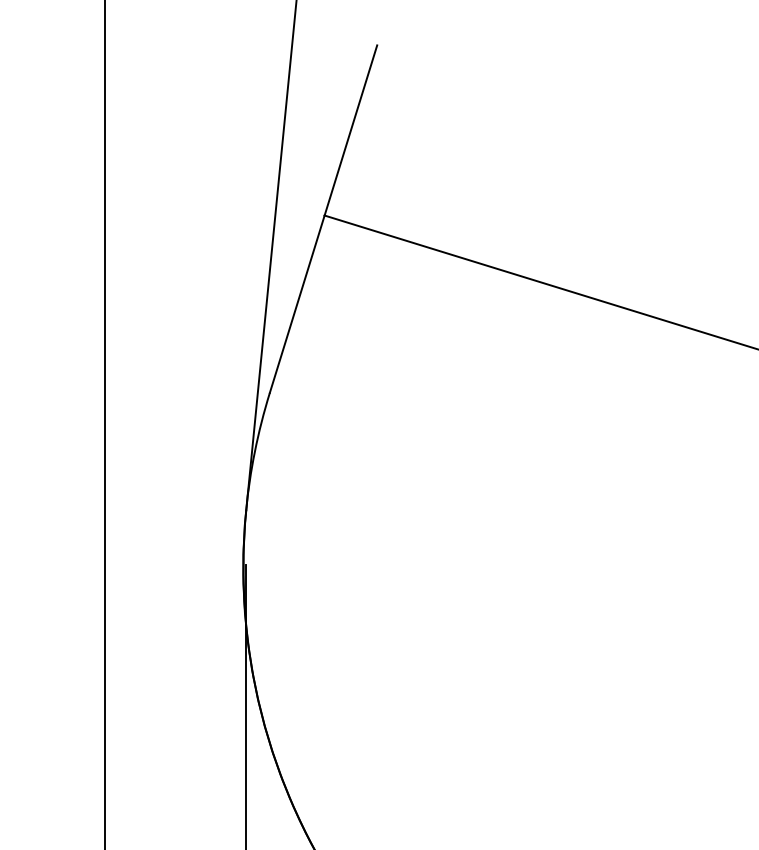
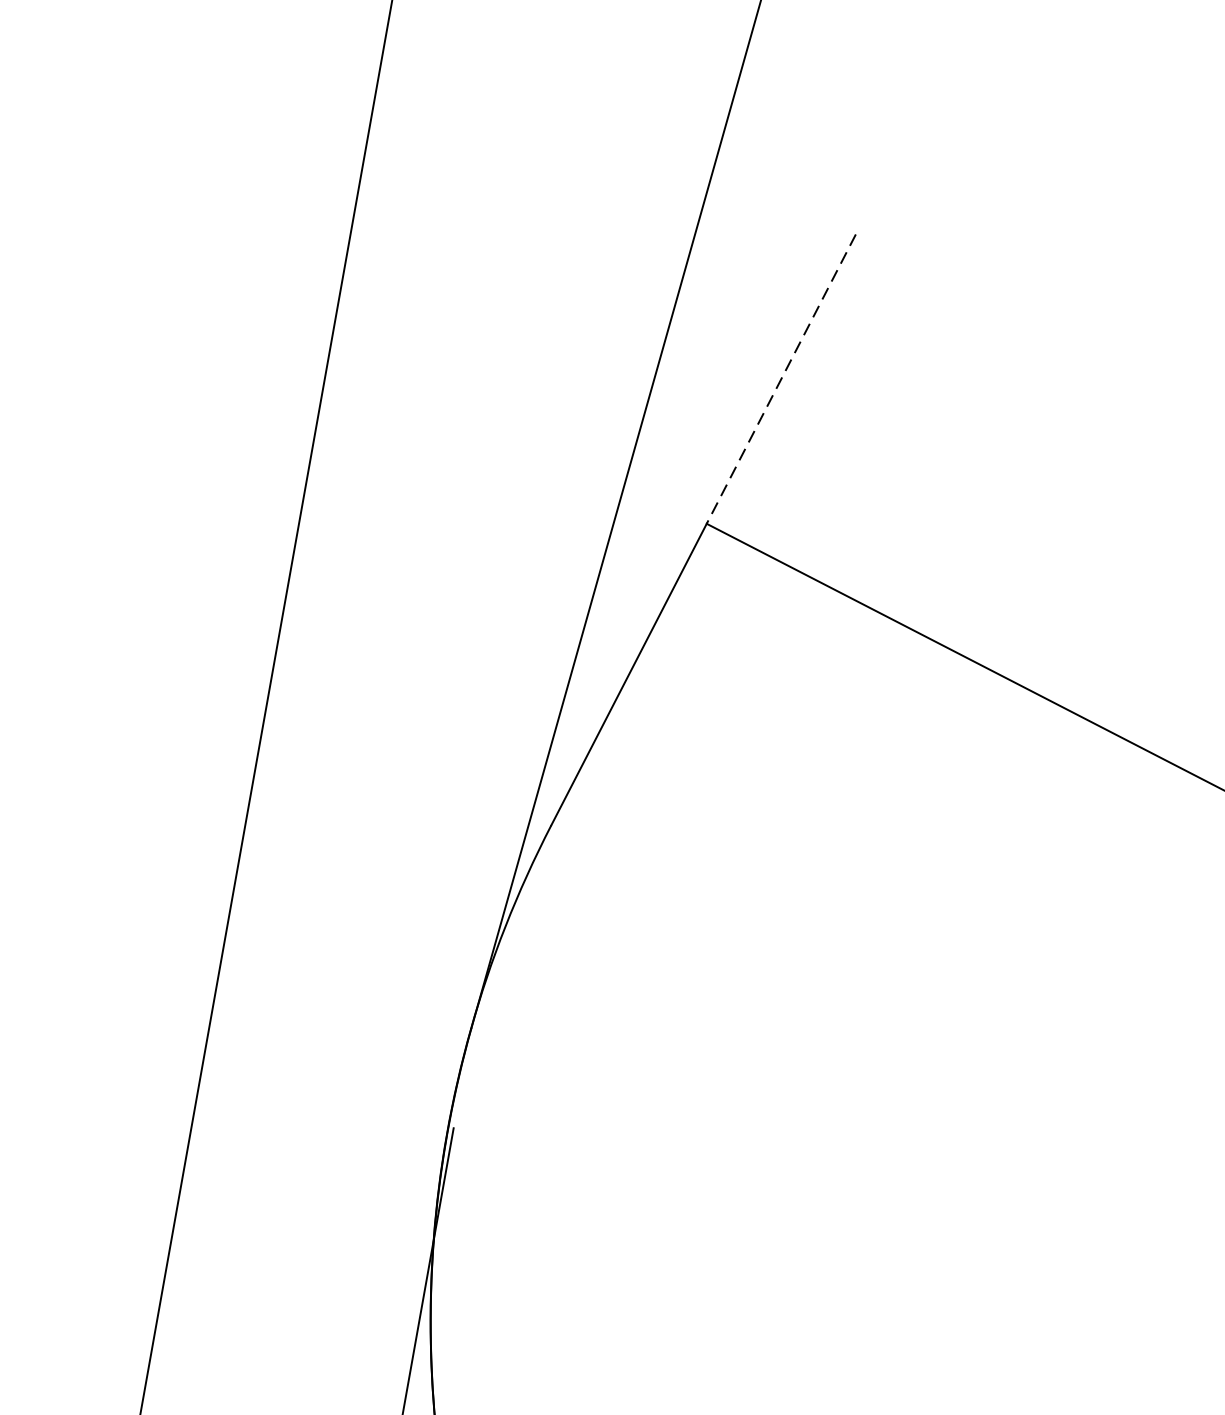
line: (350, 130) -> (780, 379), solid -> dashed

